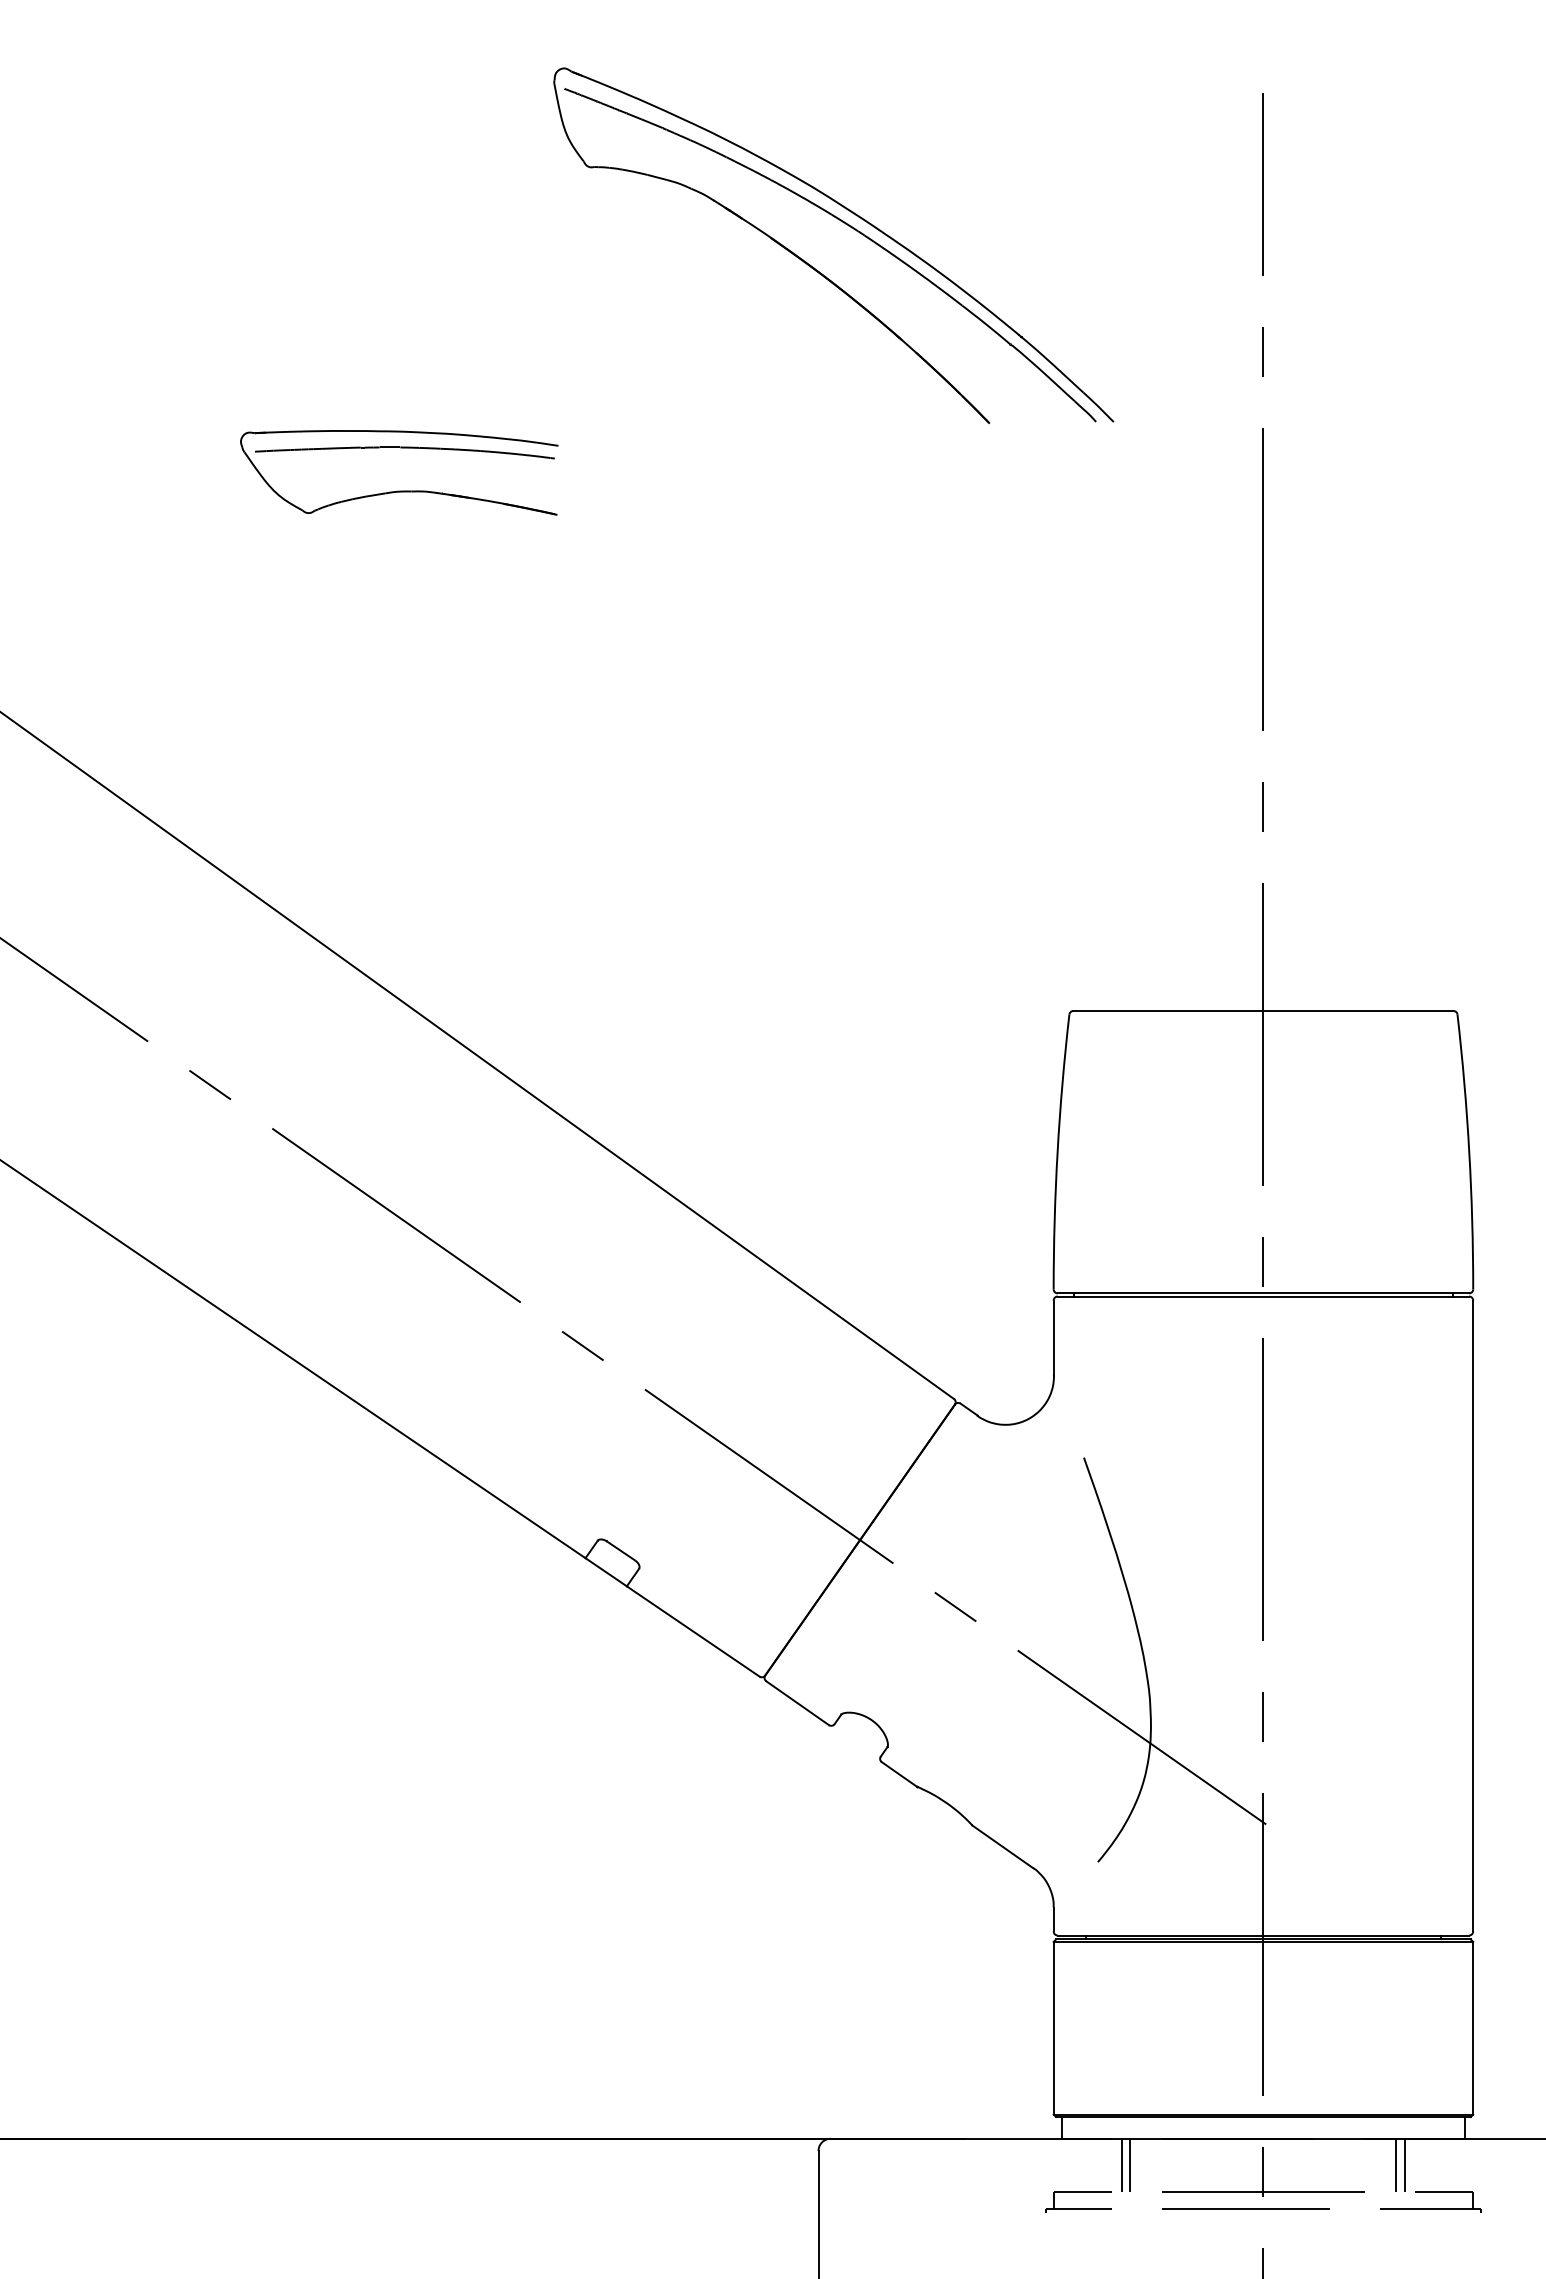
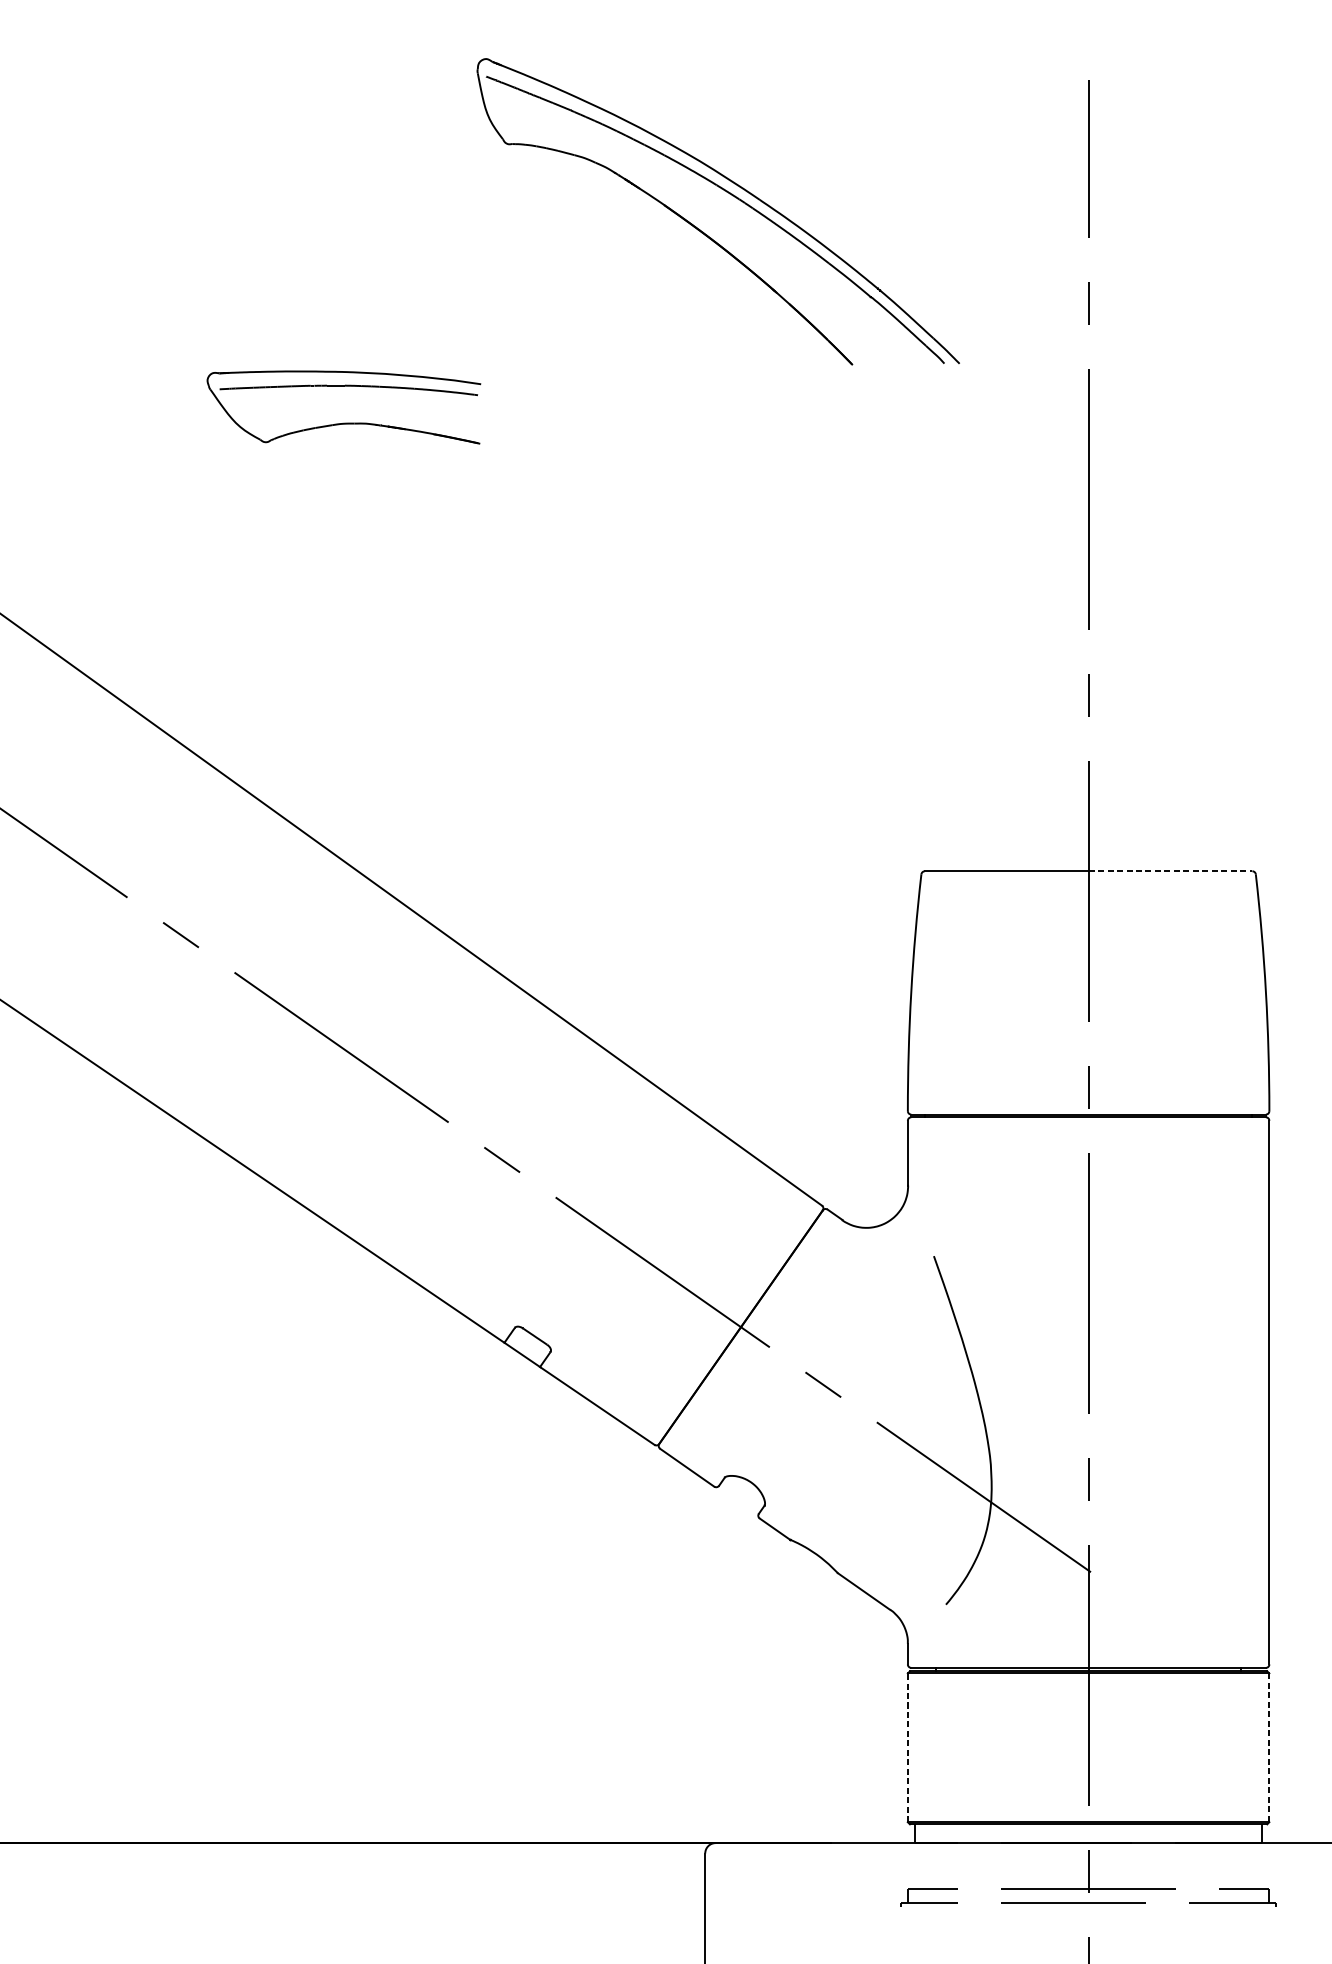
line: (1358, 1011) -> (1170, 871), solid -> dashed
line: (1053, 2027) -> (907, 1747), solid -> dashed
line: (1473, 2028) -> (1269, 1748), solid -> dashed
line: (1122, 2165) -> (967, 1866), removed
line: (1130, 2165) -> (974, 1866), removed
line: (1396, 2165) -> (1203, 1866), removed
line: (1404, 2165) -> (1210, 1866), removed

